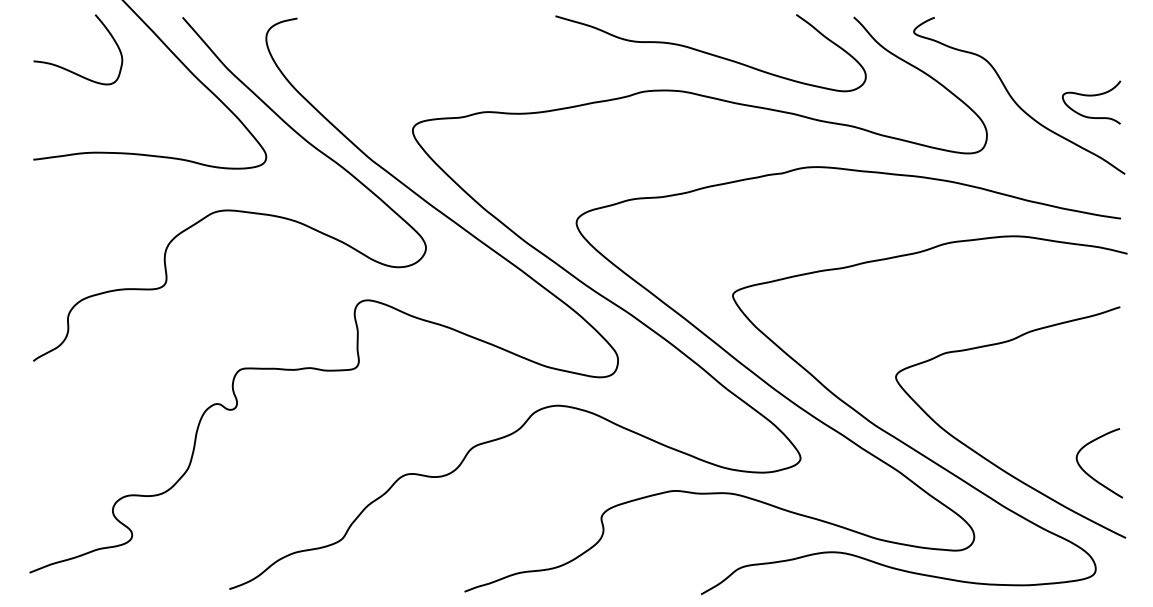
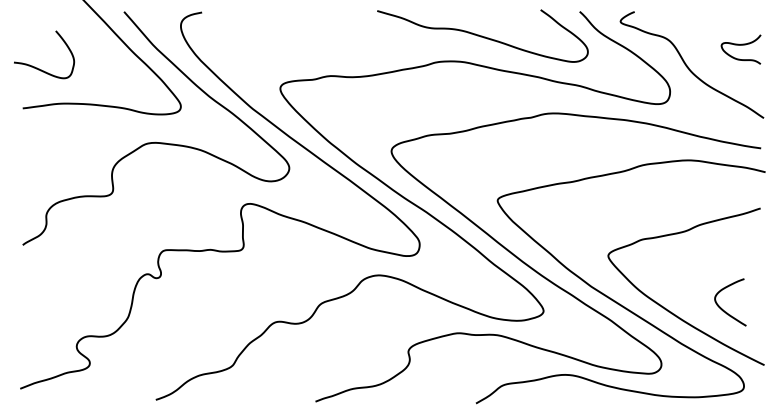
curve: (68, 68) -> (37, 67), moved
curve: (1090, 96) -> (740, 45), moved
curve: (1093, 476) -> (726, 311), moved

